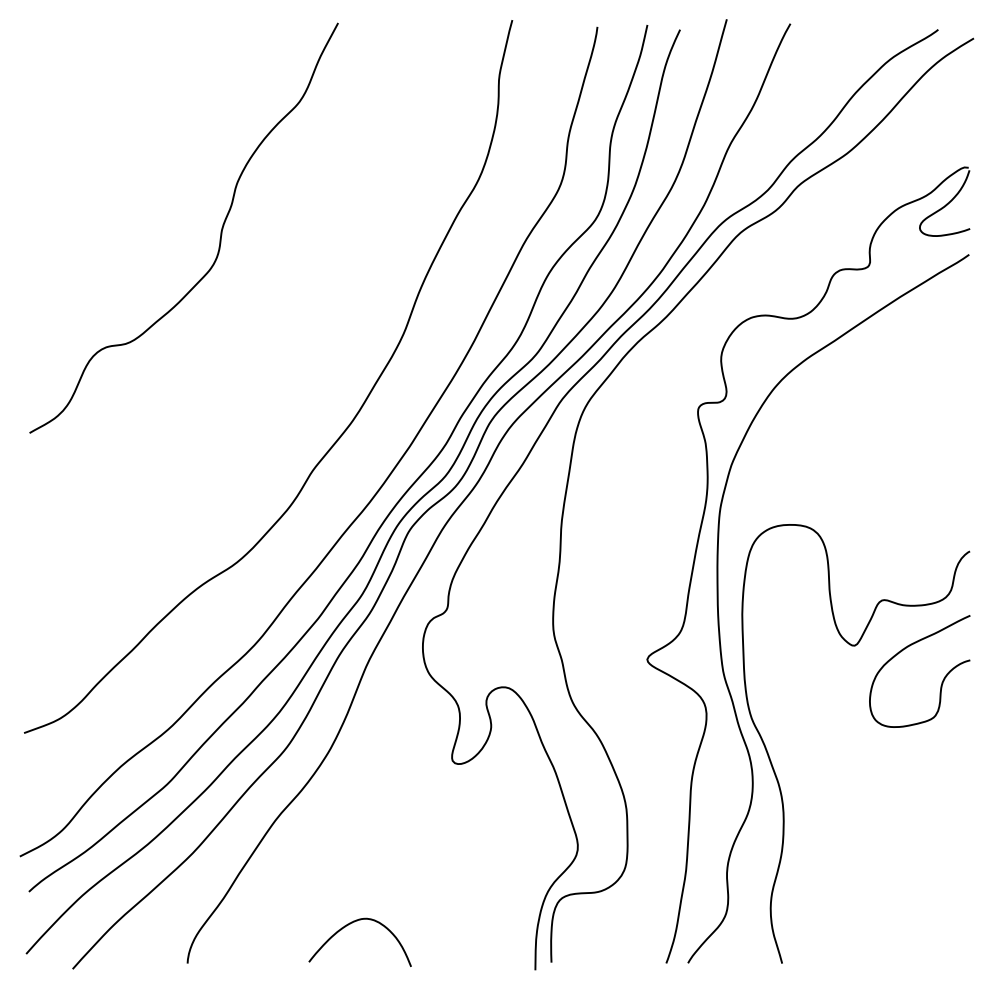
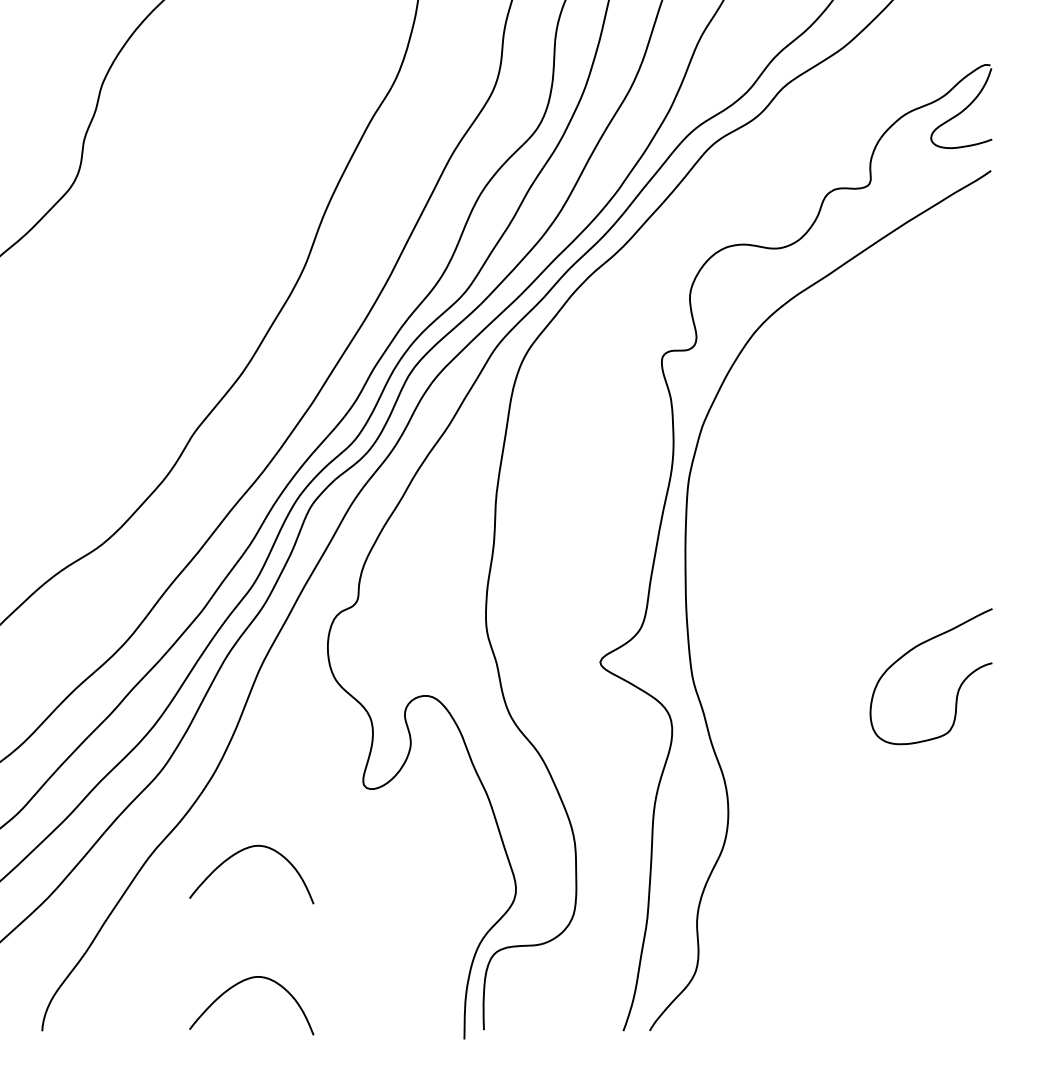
curve: (775, 771) -> (755, 798), removed
curve: (347, 818) -> (236, 855), added

